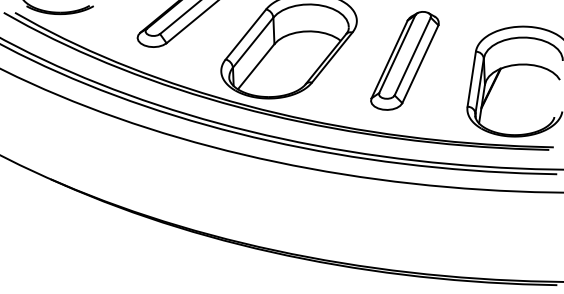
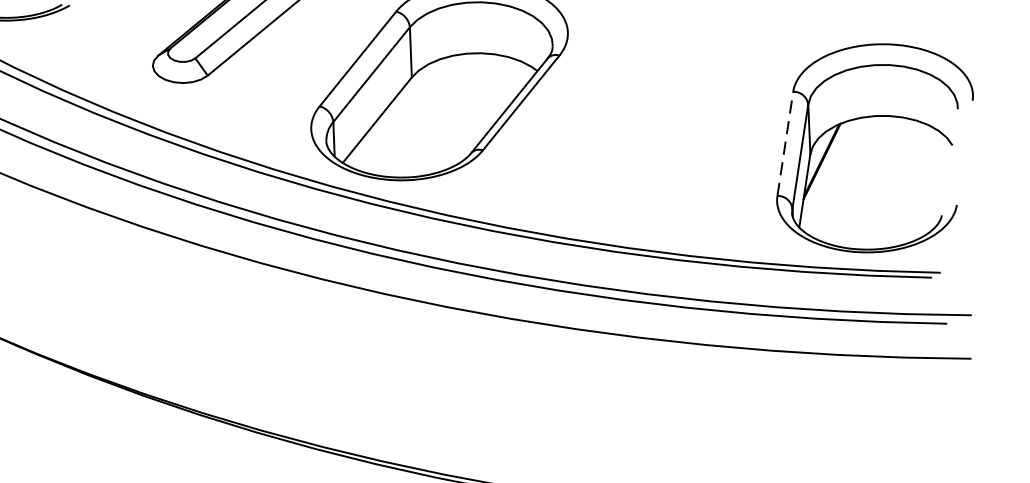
part: (404, 60) -> (658, 108), removed
line: (471, 79) -> (784, 144), solid -> dashed

